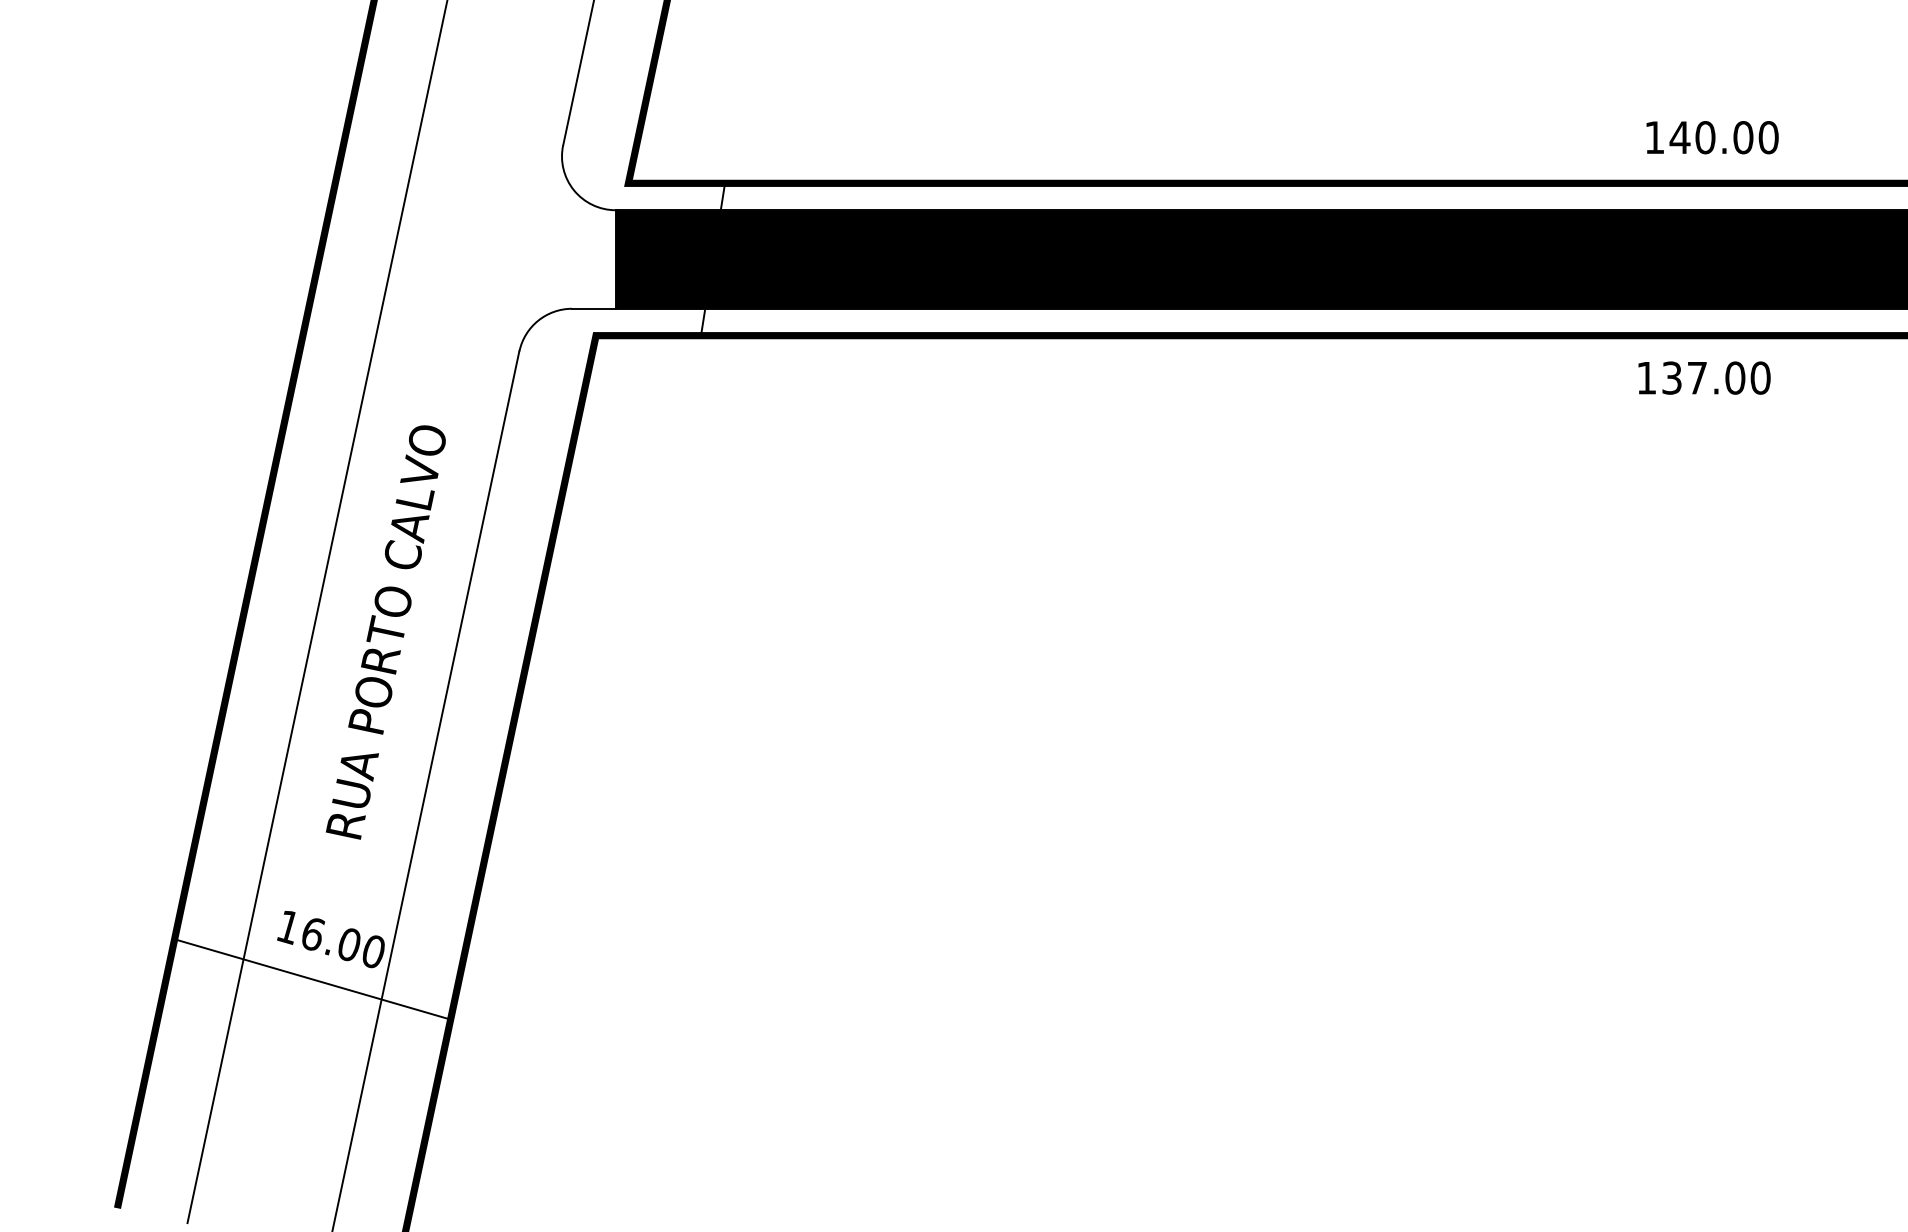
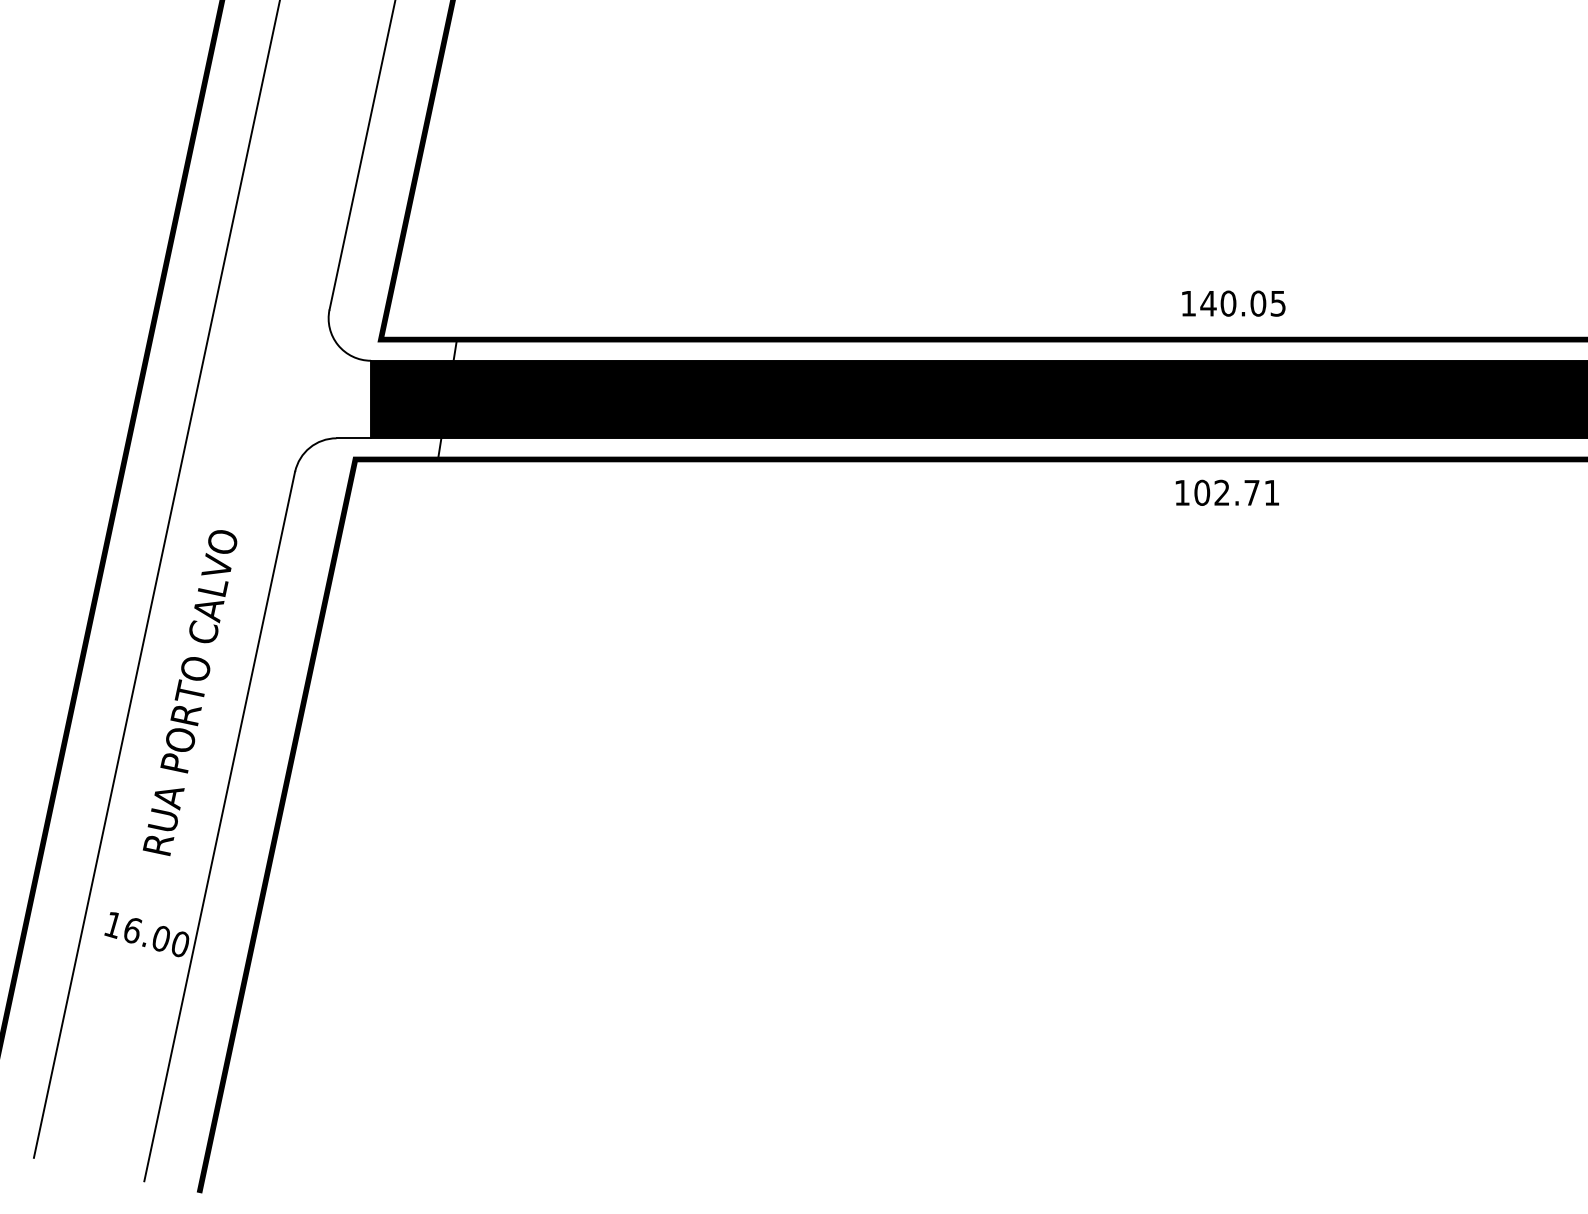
text: (1768, 137) -> (1278, 303), 140.00 -> 140.05
text: (1715, 377) -> (1236, 492), 137.00 -> 102.71
line: (311, 978) -> (131, 965), removed

